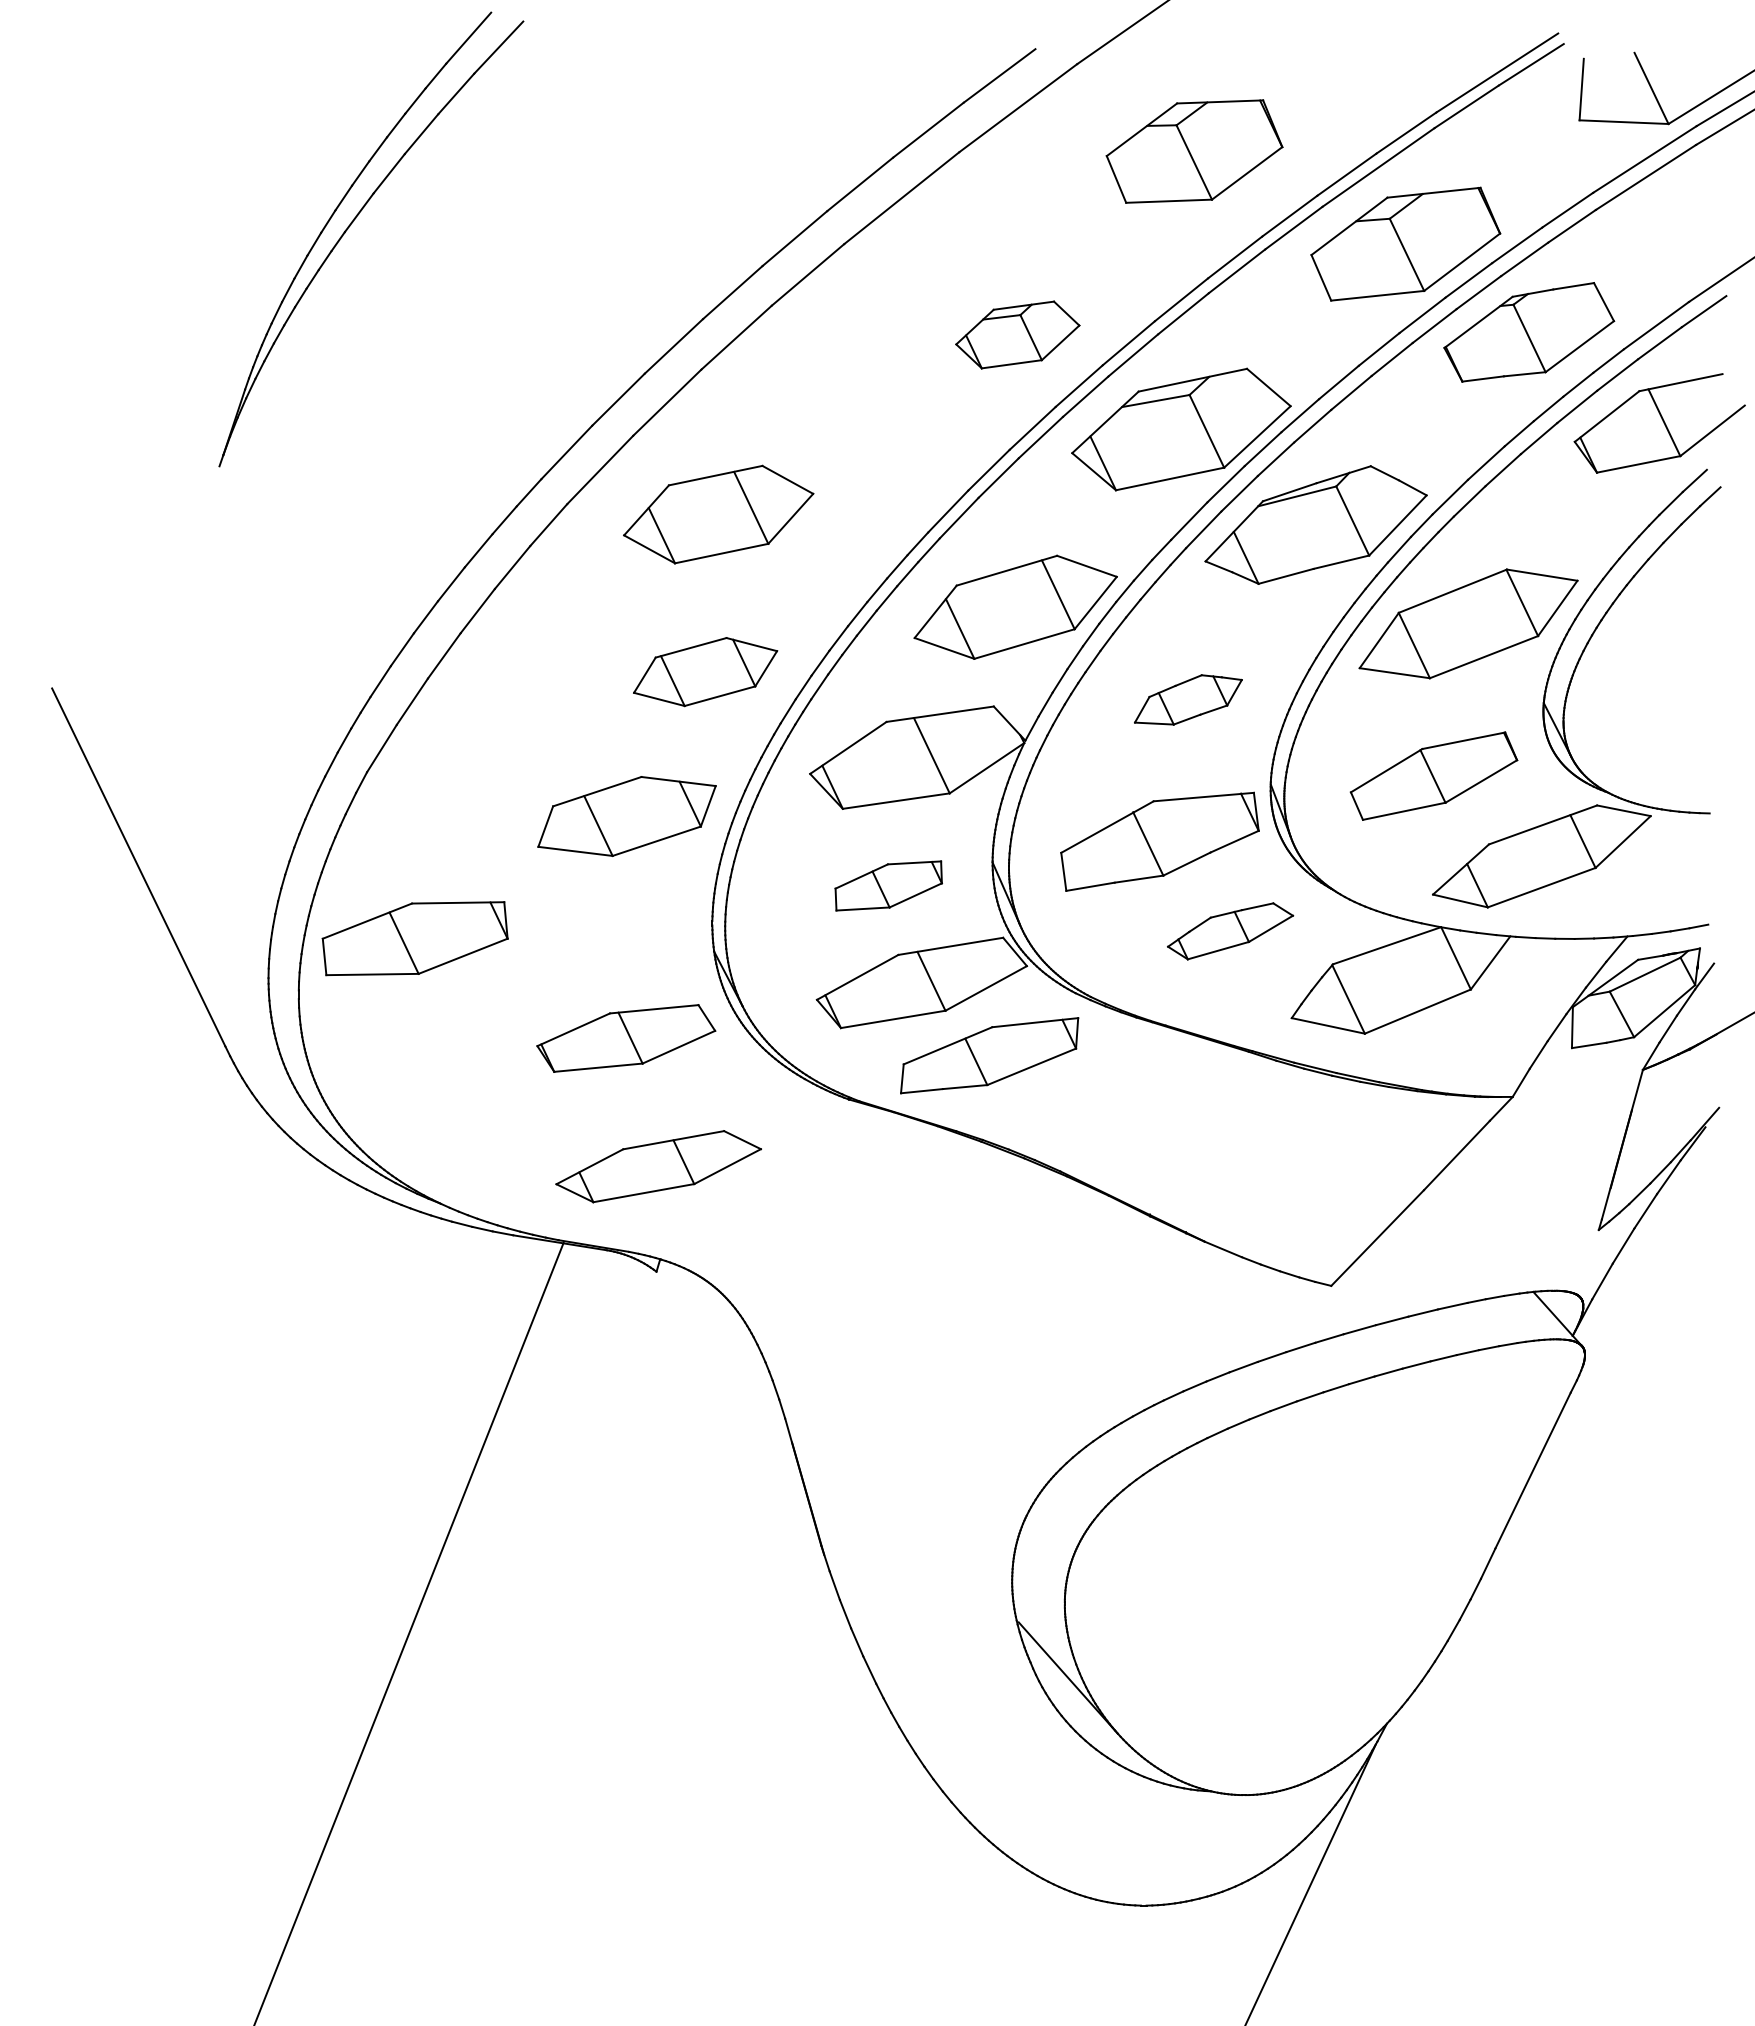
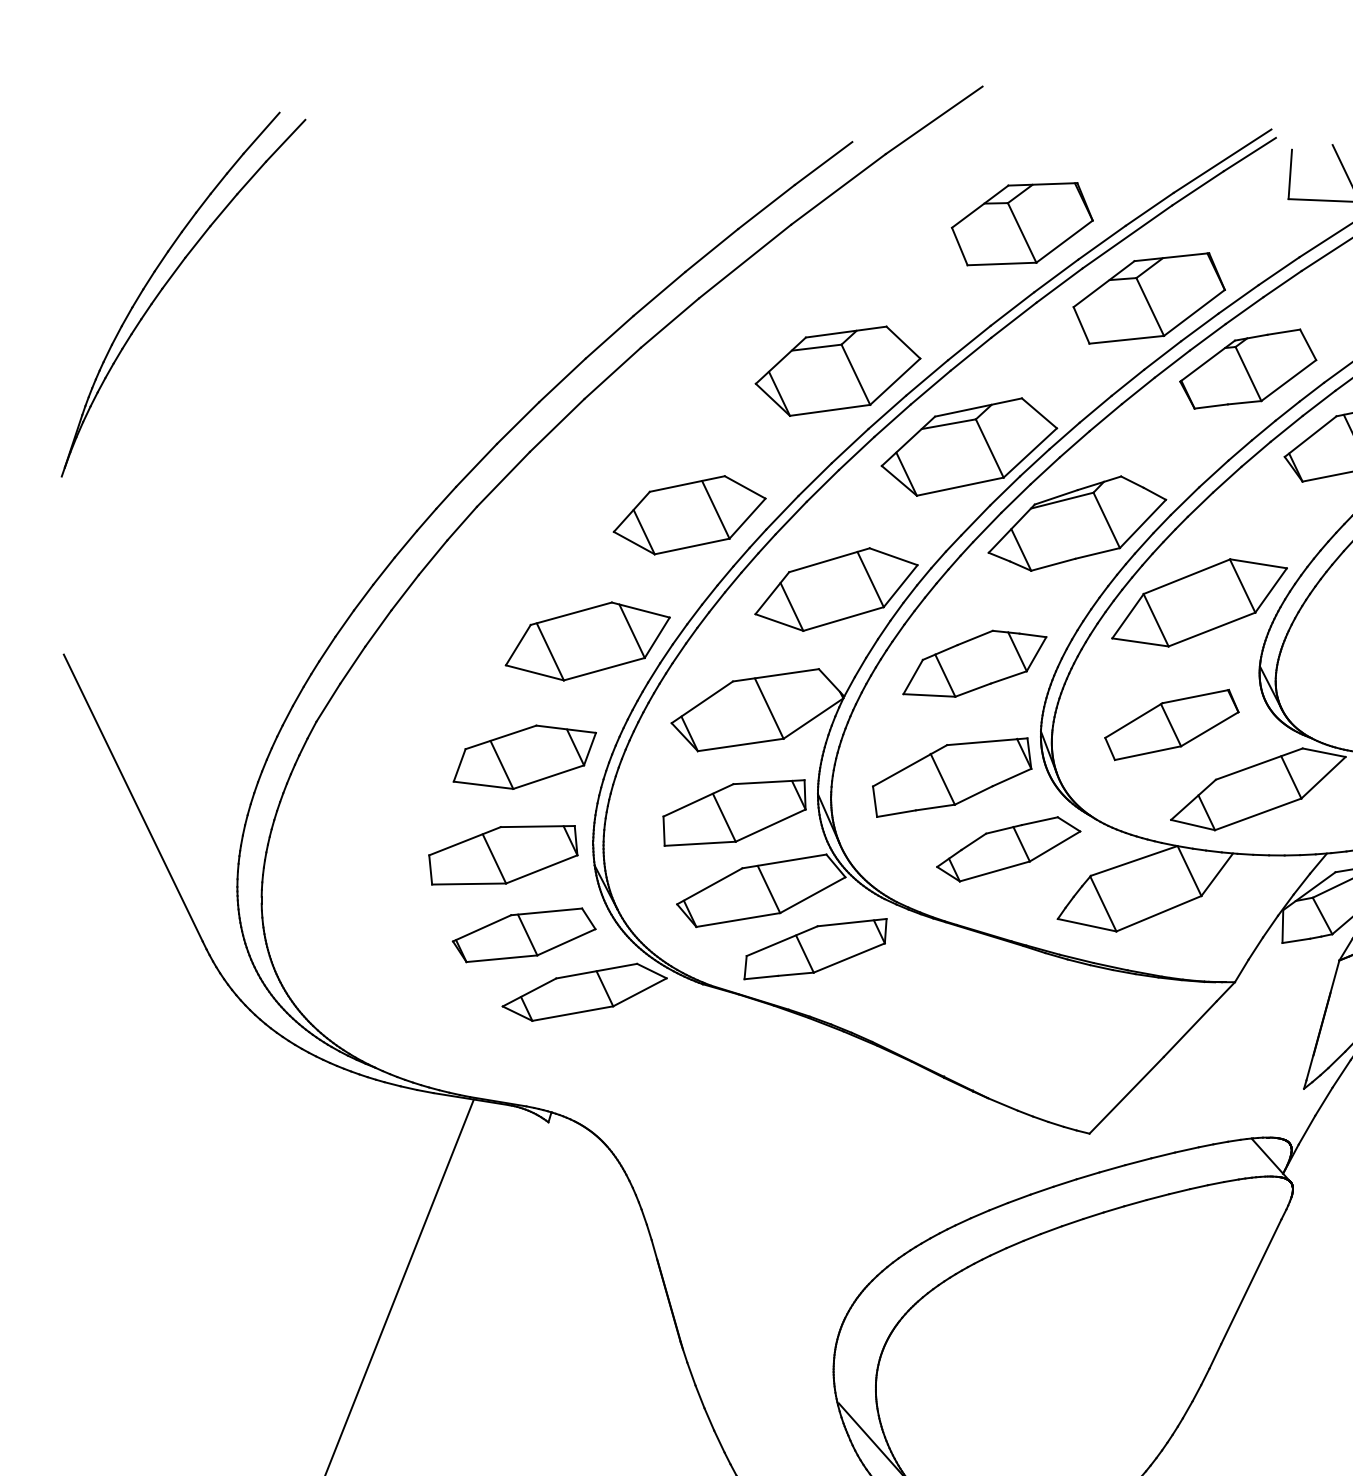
part: (1194, 151) -> (1022, 224), moved
part: (350, 226) -> (166, 284), moved
part: (1017, 334) -> (837, 370), size x1.67
part: (718, 514) -> (689, 515), moved
part: (705, 671) -> (587, 641), size x1.43
part: (1188, 699) -> (975, 663), size x1.67
part: (888, 885) -> (734, 812), size x1.67
part: (1230, 931) -> (1008, 849), size x1.43
part: (414, 938) -> (502, 855), moved
part: (658, 1166) -> (584, 992), moved

